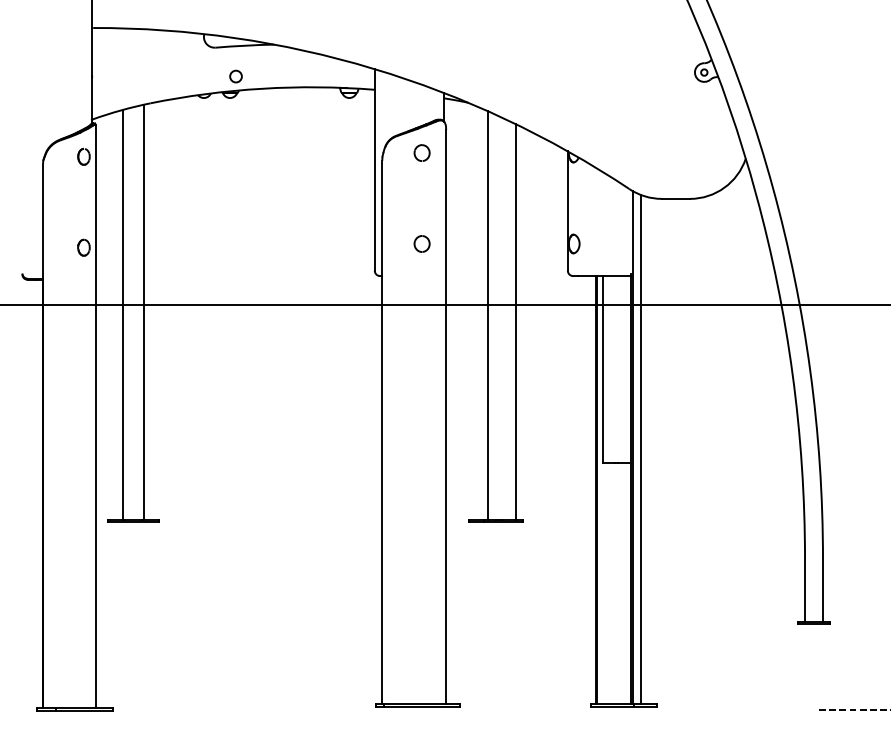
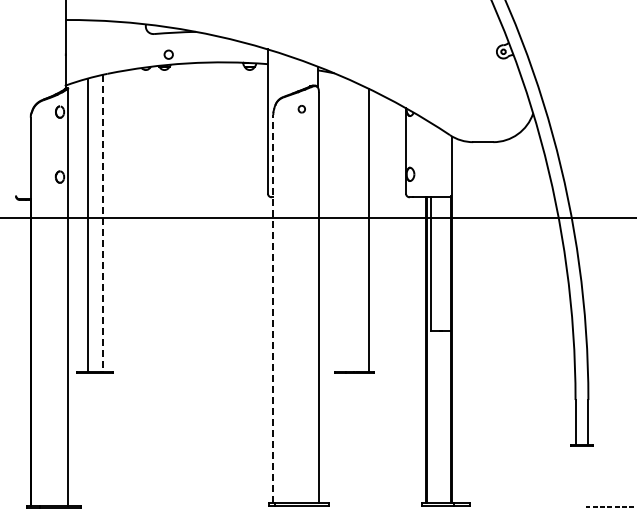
part: (421, 151) -> (301, 108), size x0.6
part: (421, 242) -> (301, 173), removed
line: (143, 312) -> (102, 223), solid -> dashed
line: (487, 315) -> (348, 225), removed
line: (382, 431) -> (273, 308), solid -> dashed
line: (641, 449) -> (458, 321), removed

